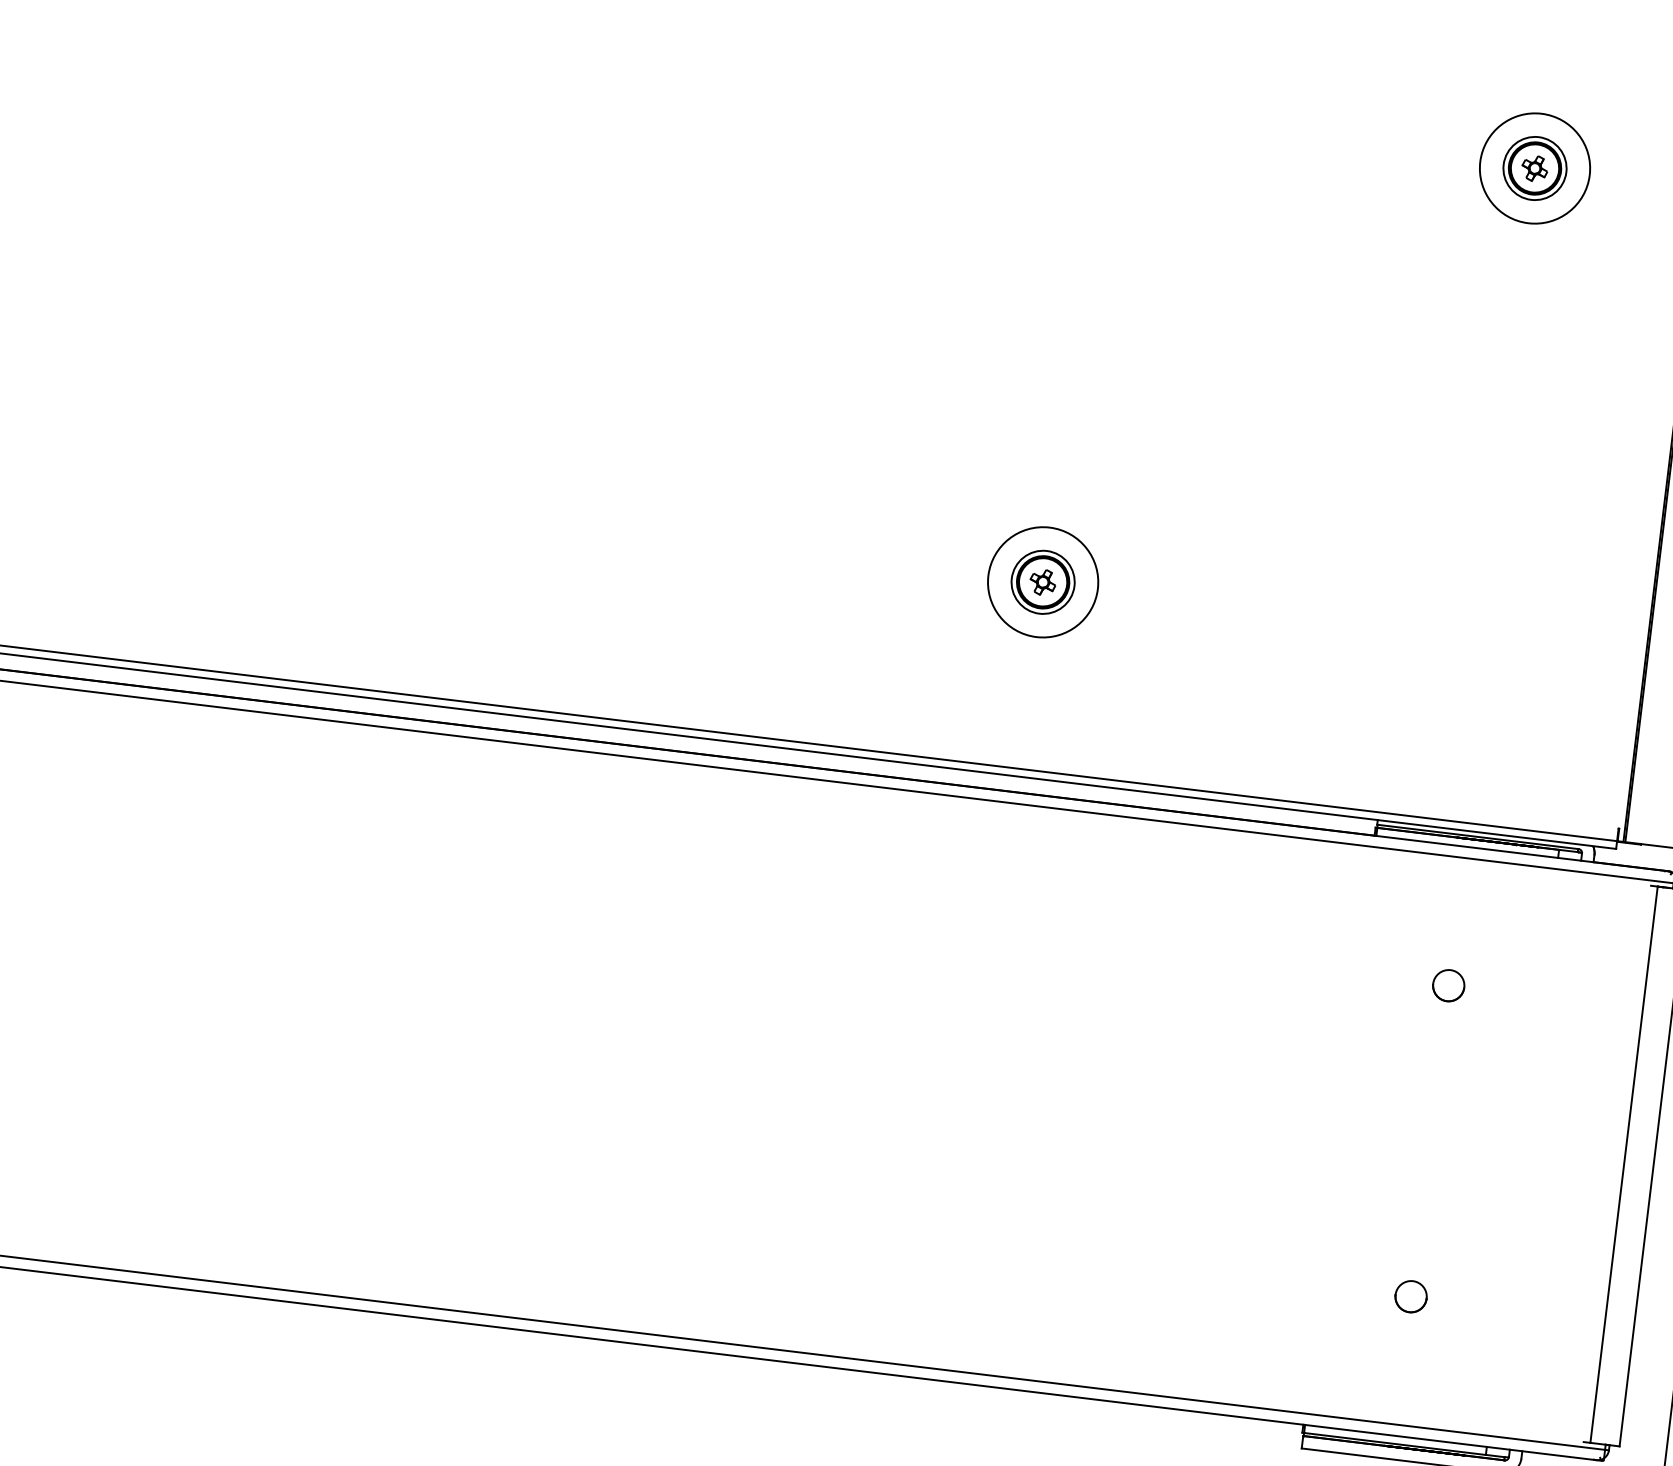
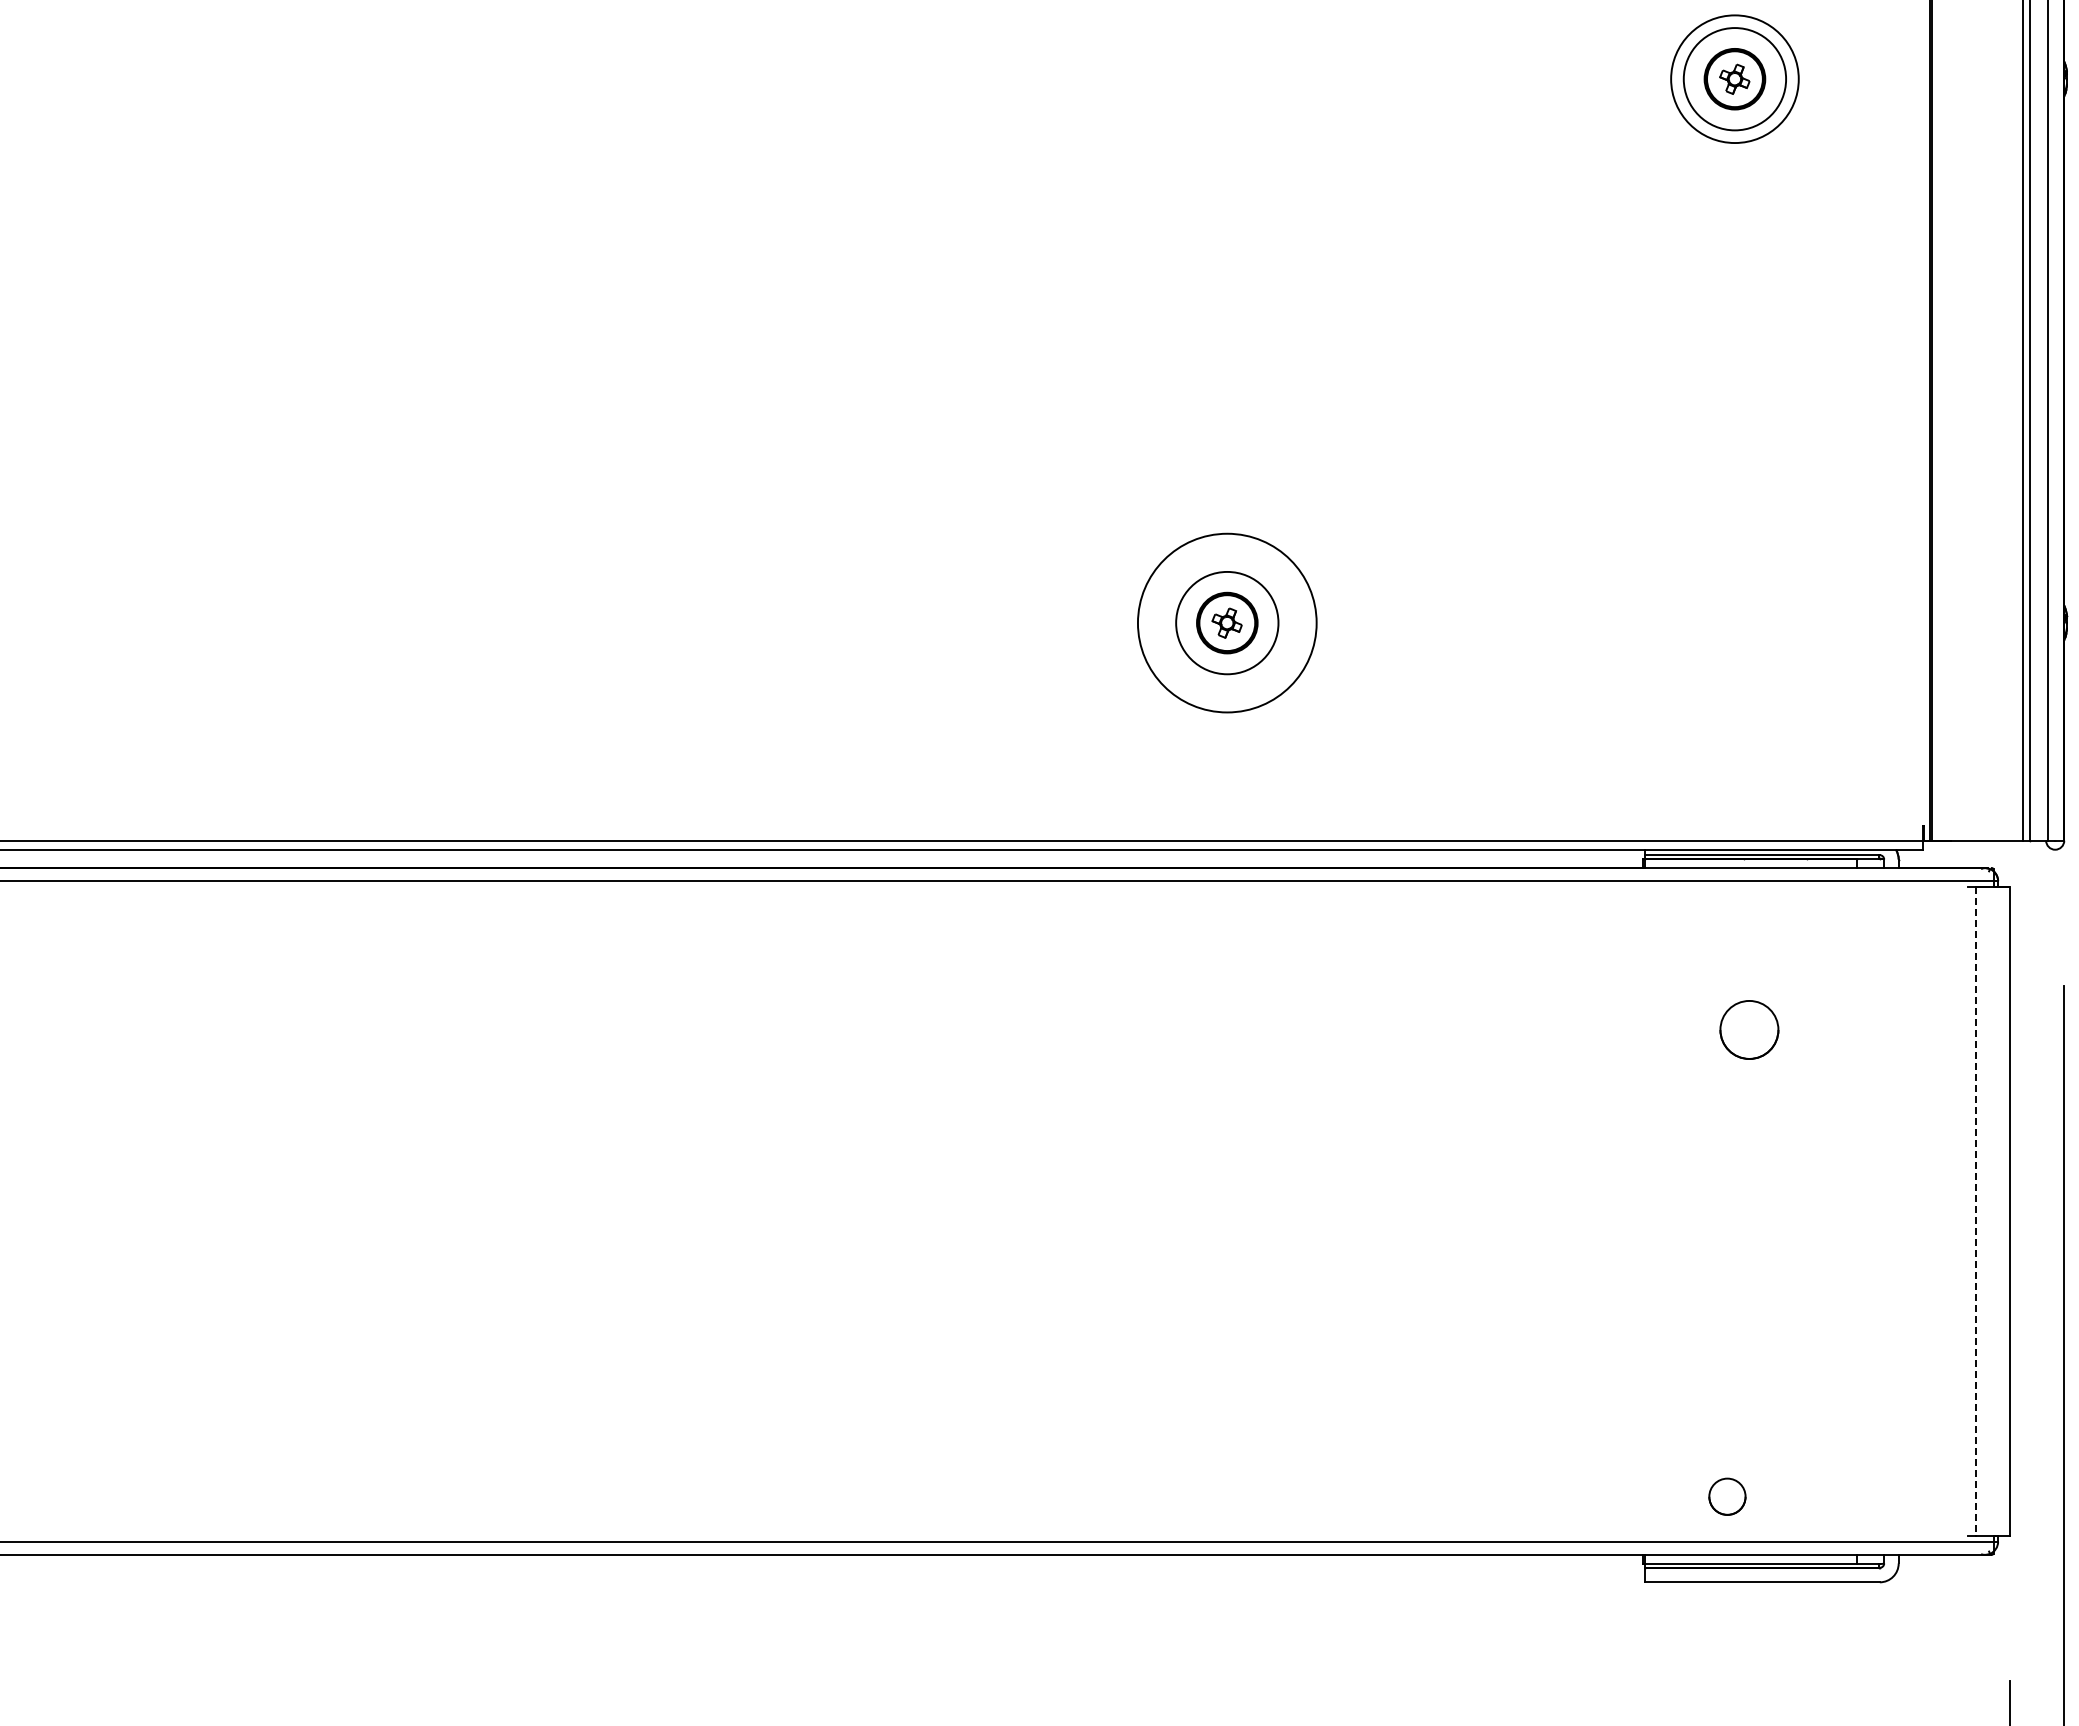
circle: (1534, 167) -> (1734, 78), size x1.4
circle: (1042, 581) -> (1226, 622), size x1.4
circle: (1043, 581) -> (1227, 622), size x1.4
circle: (1448, 985) -> (1749, 1030), size x1.6
line: (1623, 1165) -> (1975, 1212), solid -> dashed
circle: (1411, 1296) -> (1727, 1496), moved

